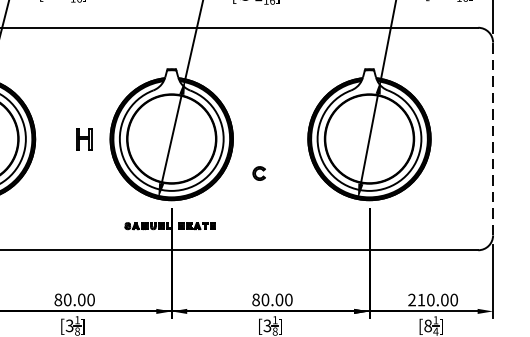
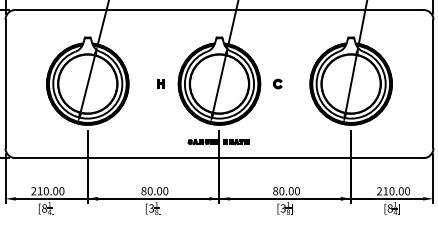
part: (83, 138) -> (160, 83), size x0.62
line: (493, 138) -> (433, 83), dashed -> solid
part: (258, 172) -> (277, 83), moved

